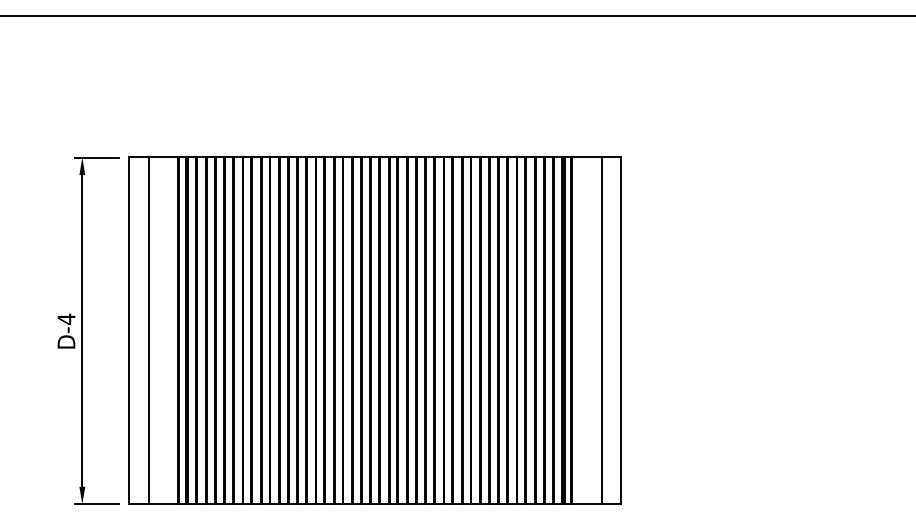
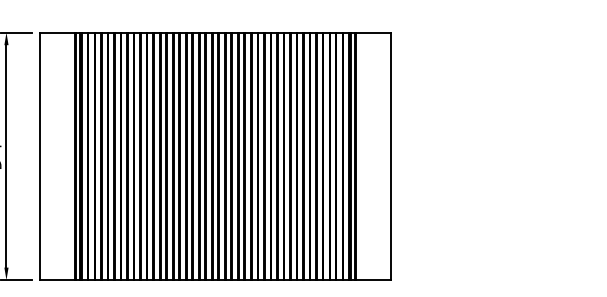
line: (148, 330) -> (53, 156), removed
line: (601, 330) -> (377, 156), removed

